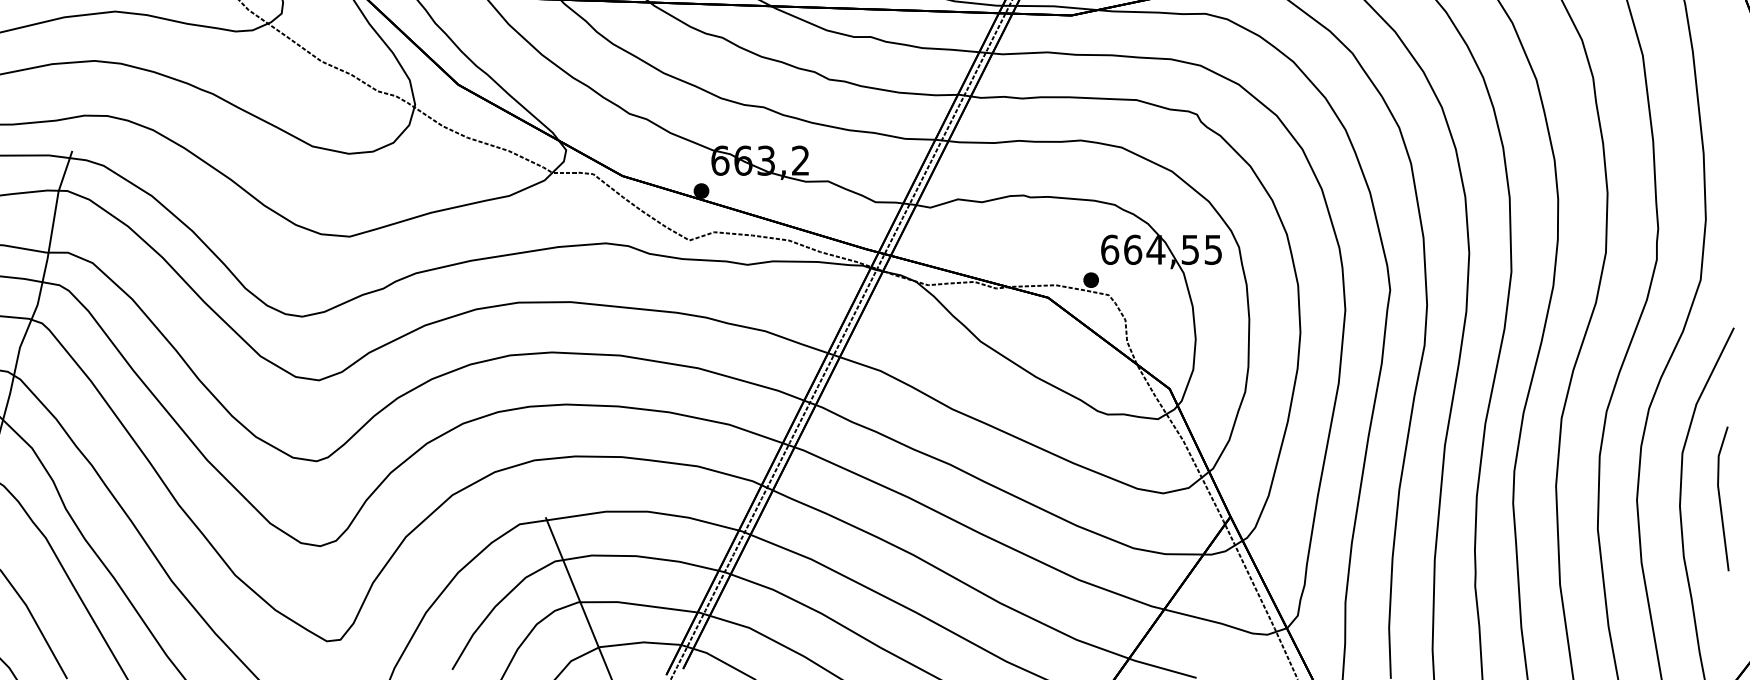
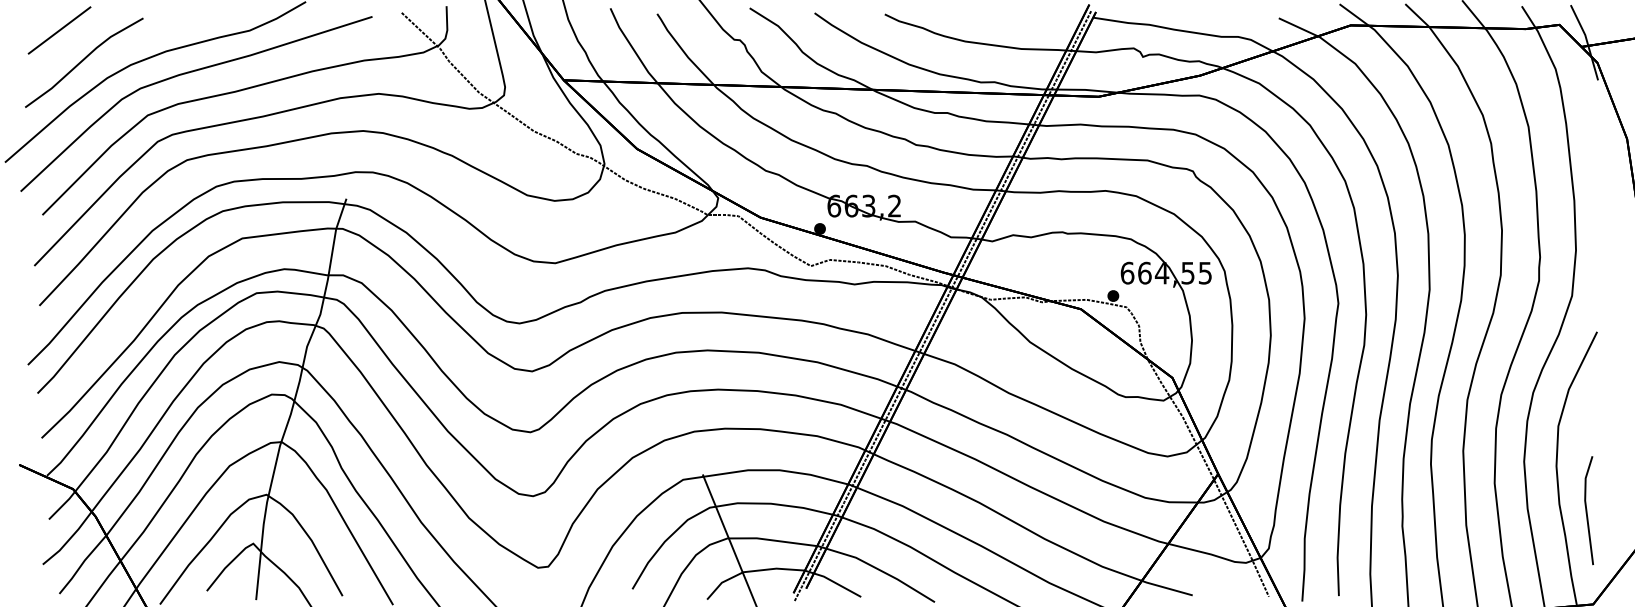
part: (1722, 498) -> (1588, 510), moved

